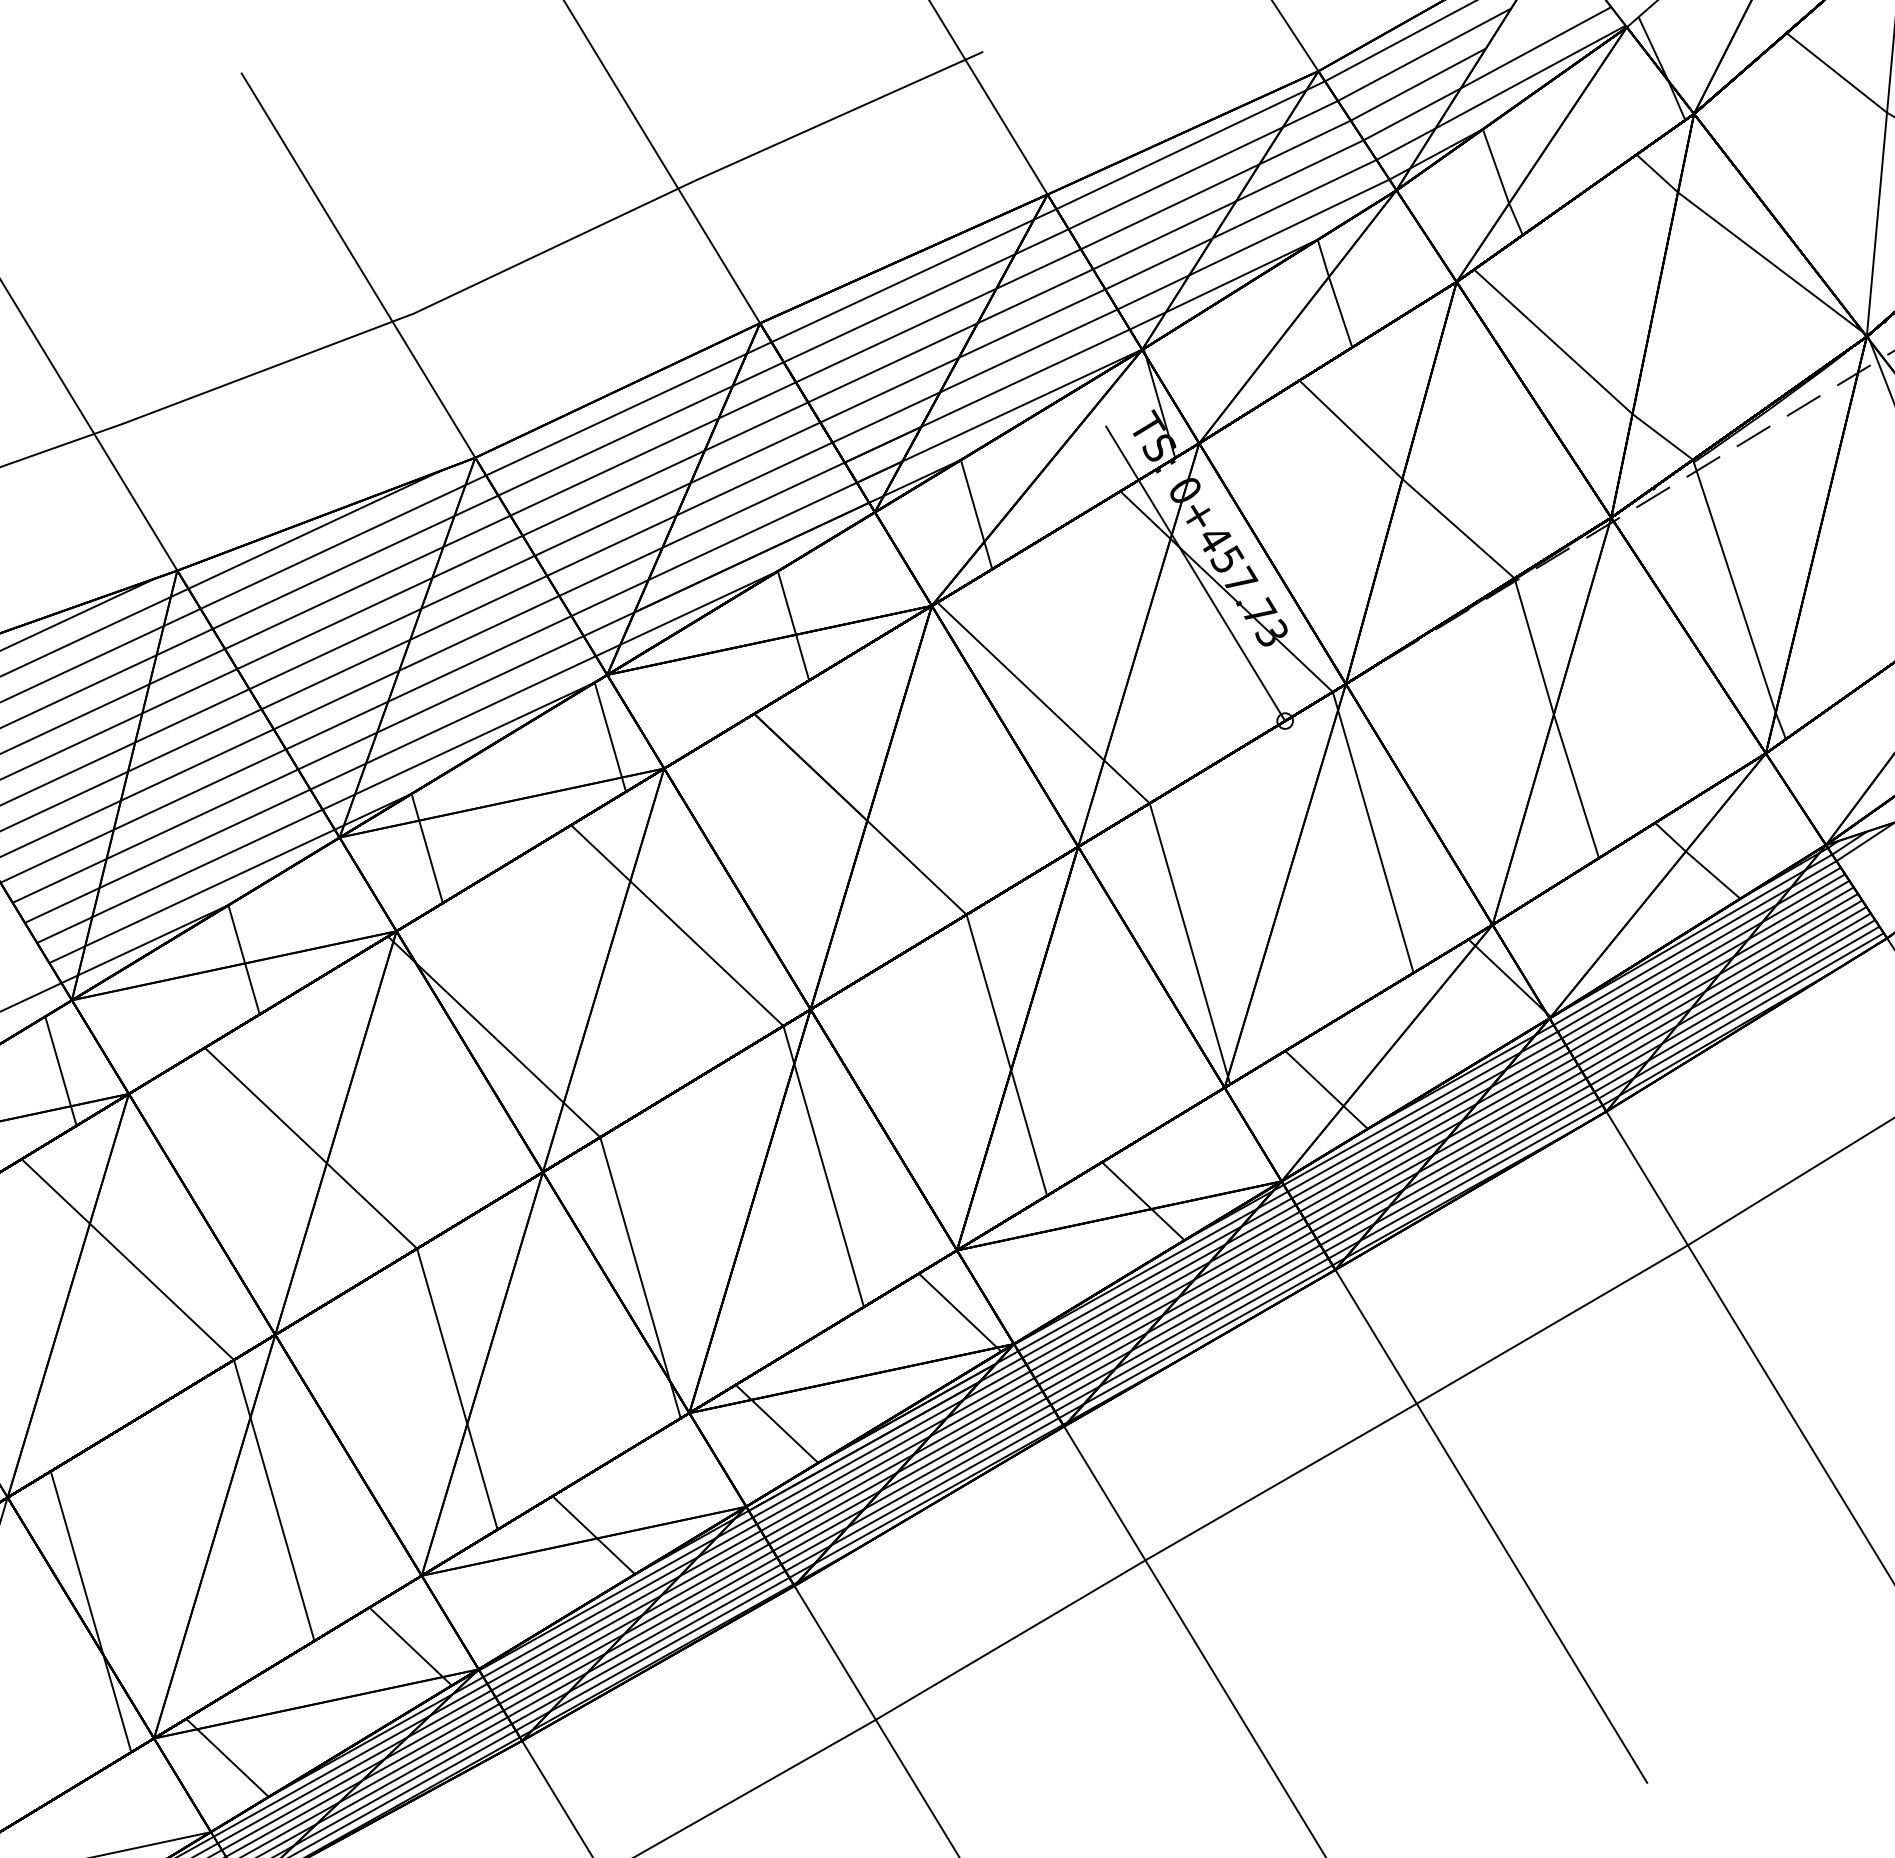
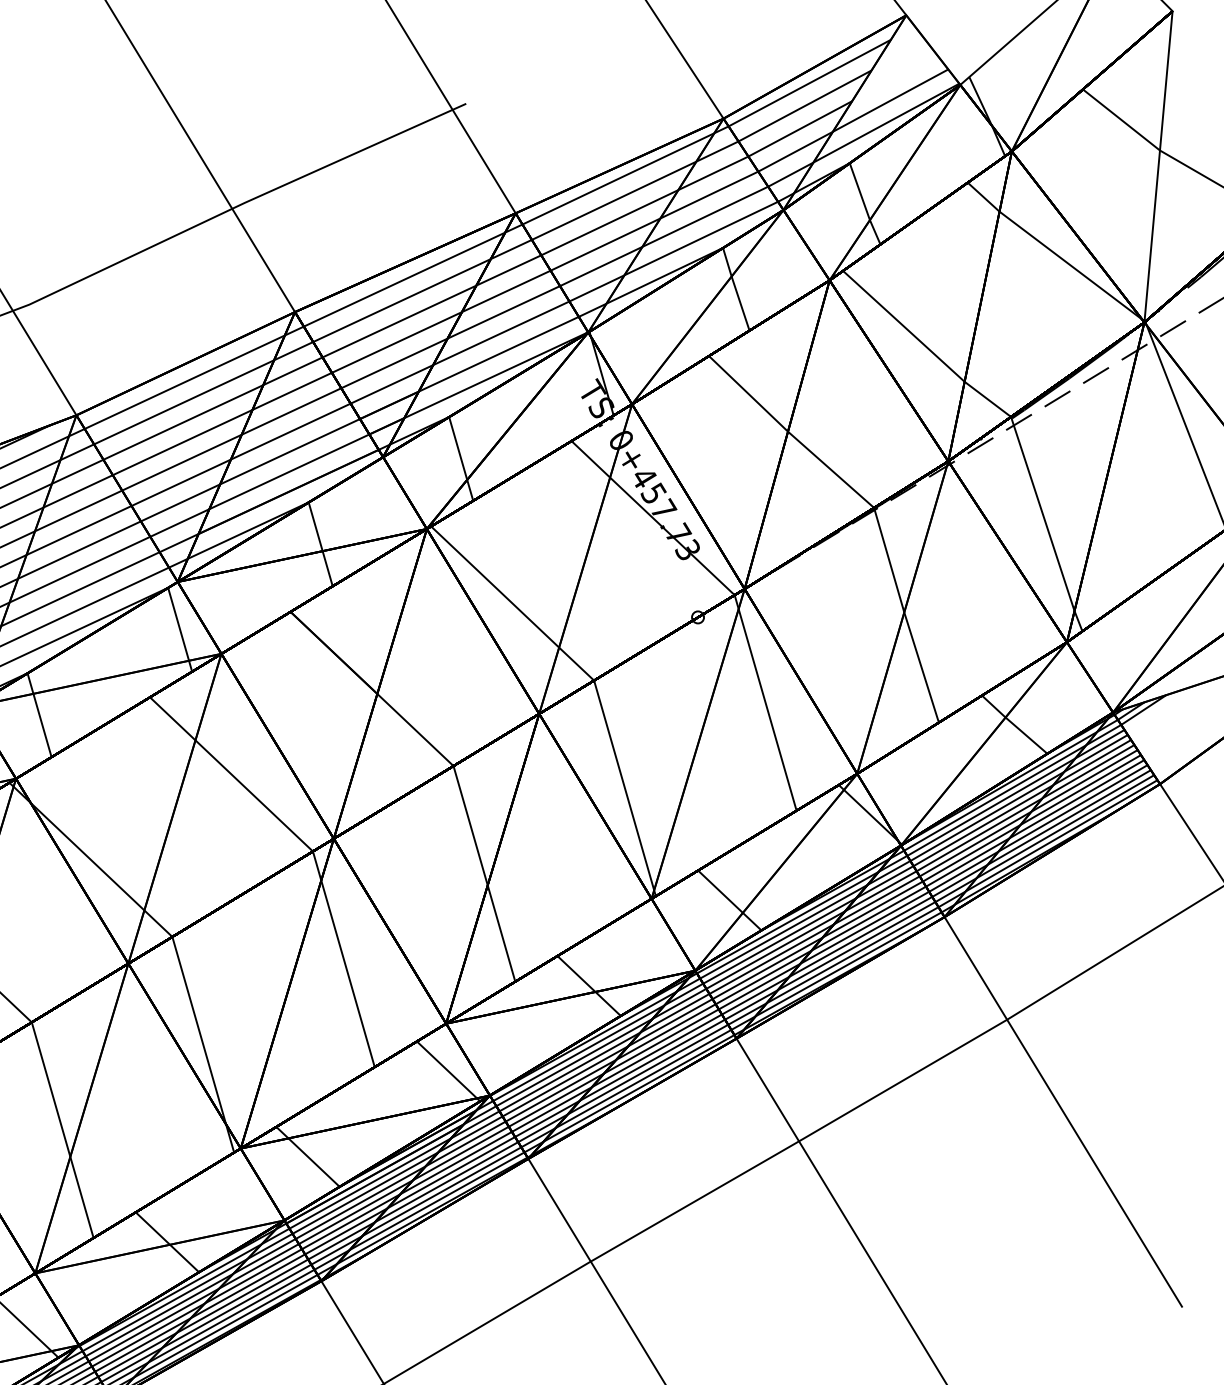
line: (1195, 573) -> (629, 504), removed

